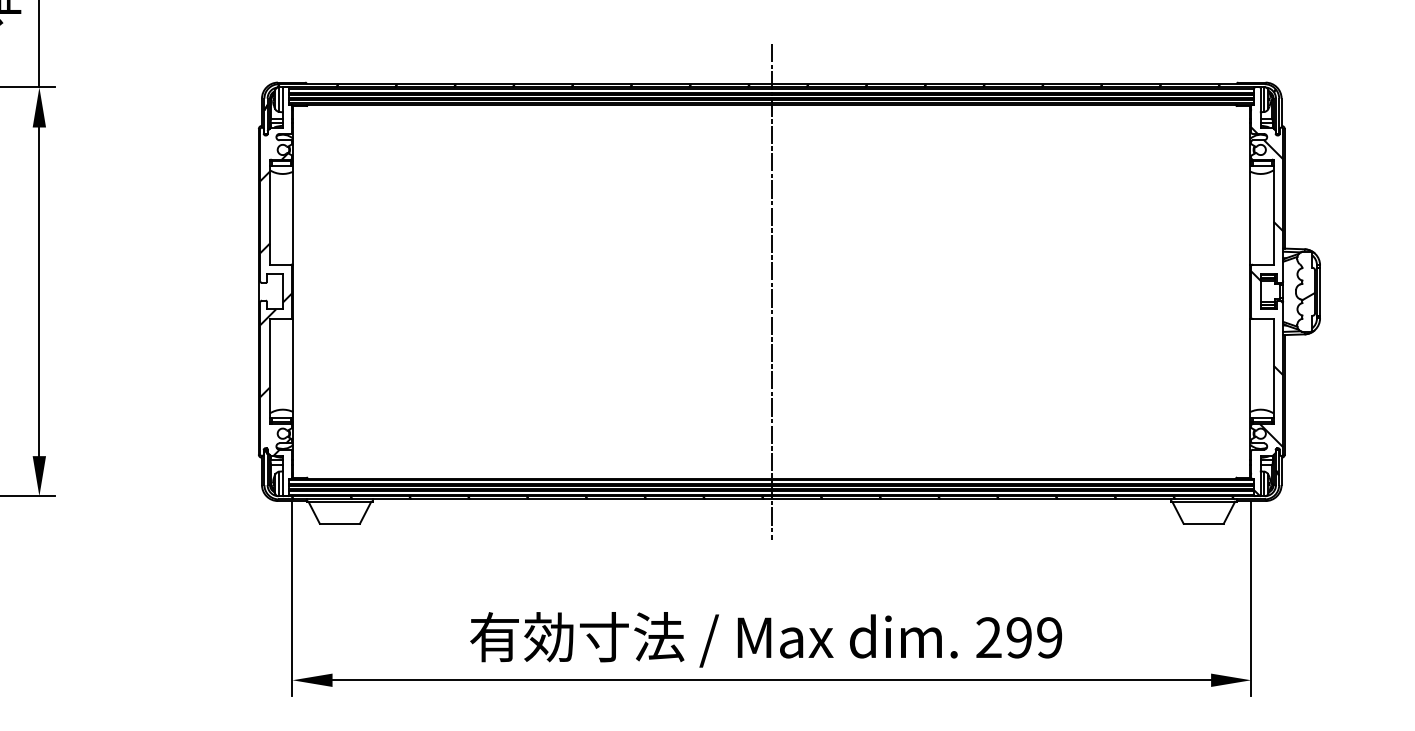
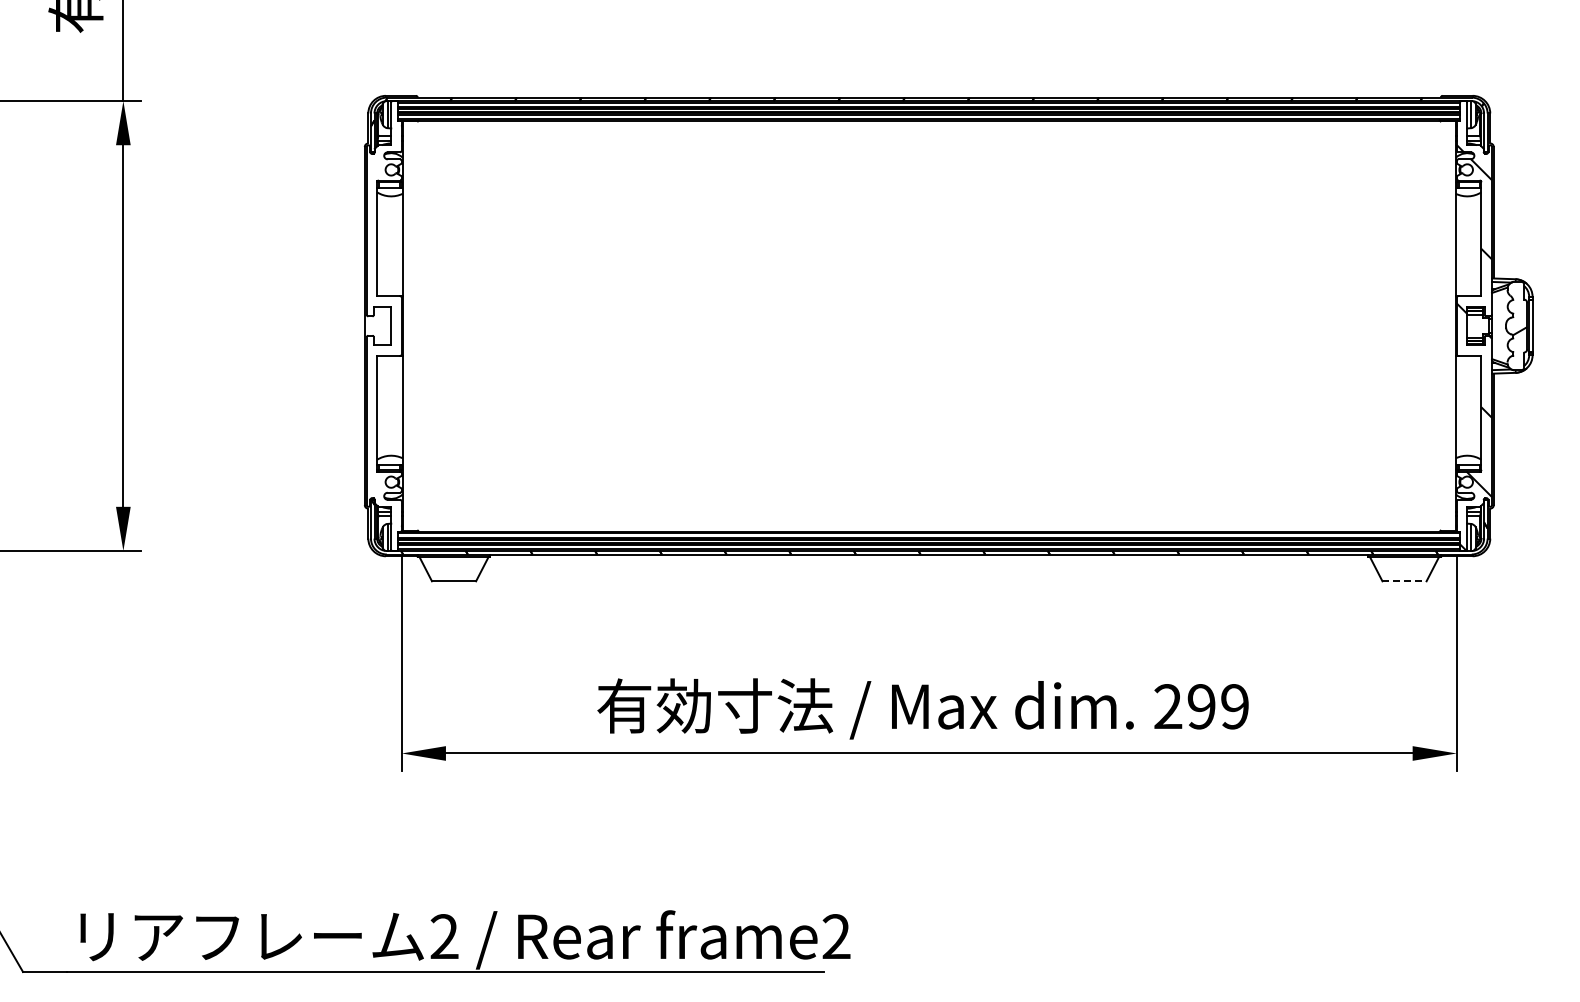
line: (771, 291) -> (929, 325), removed
hatch: (275, 304) -> (383, 339), removed
line: (1204, 523) -> (1405, 581), solid -> dashed

